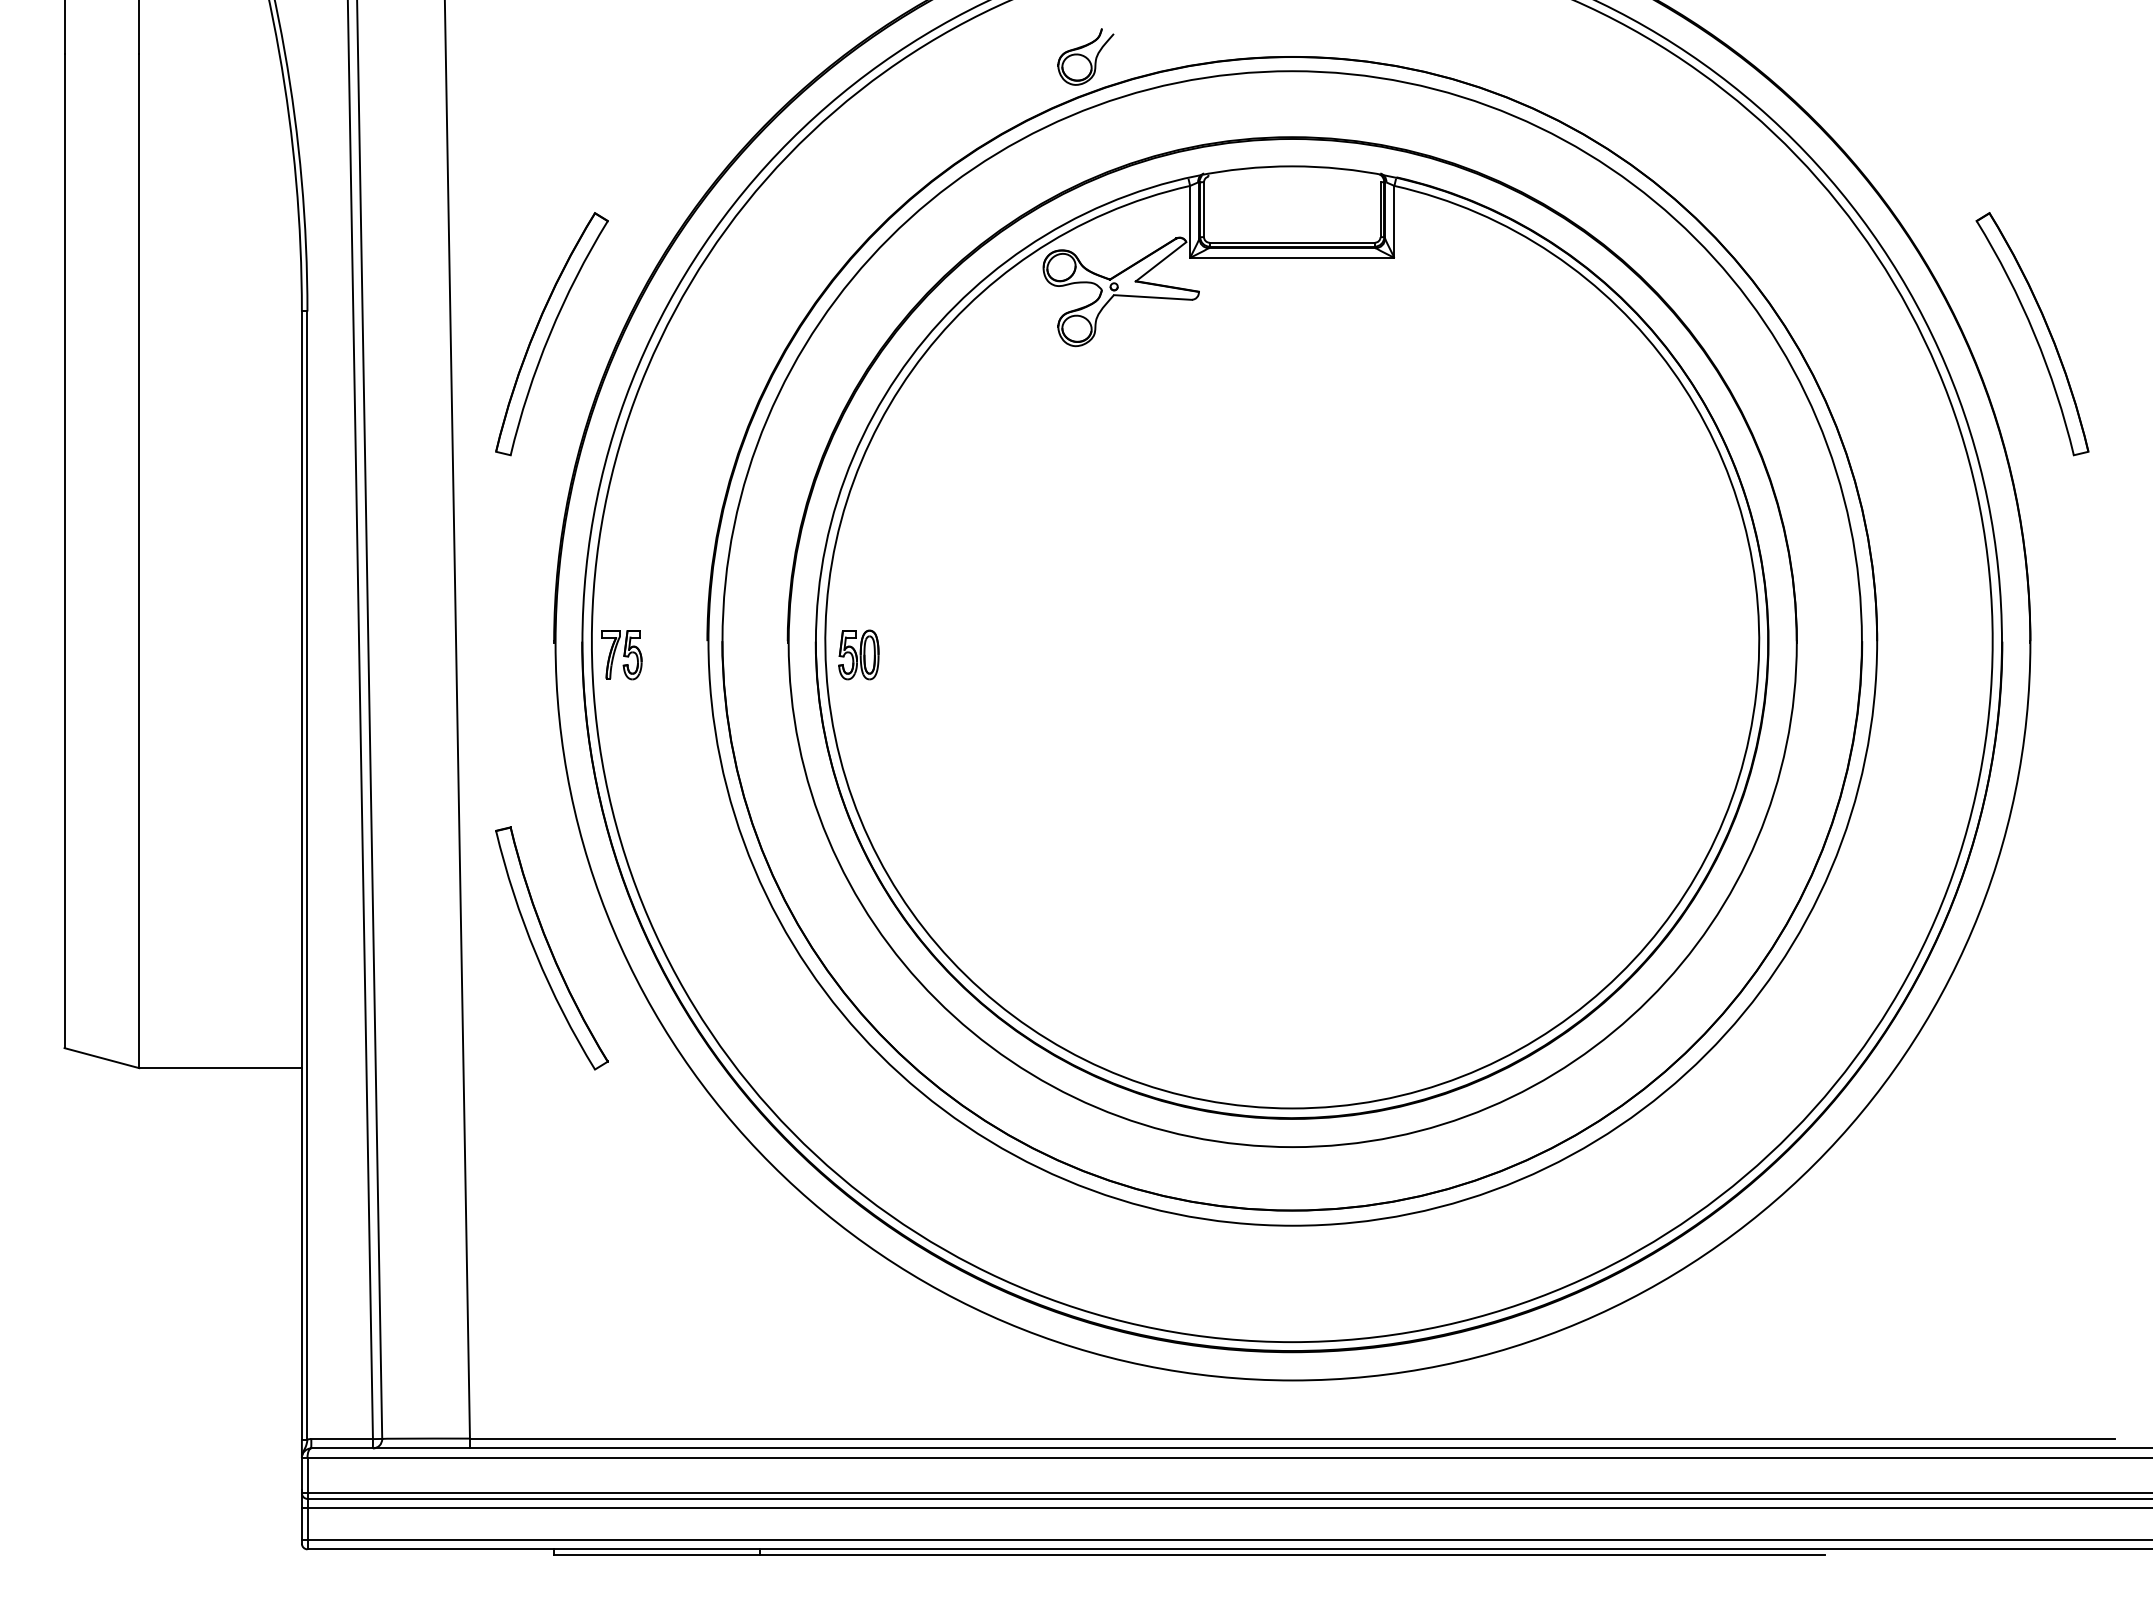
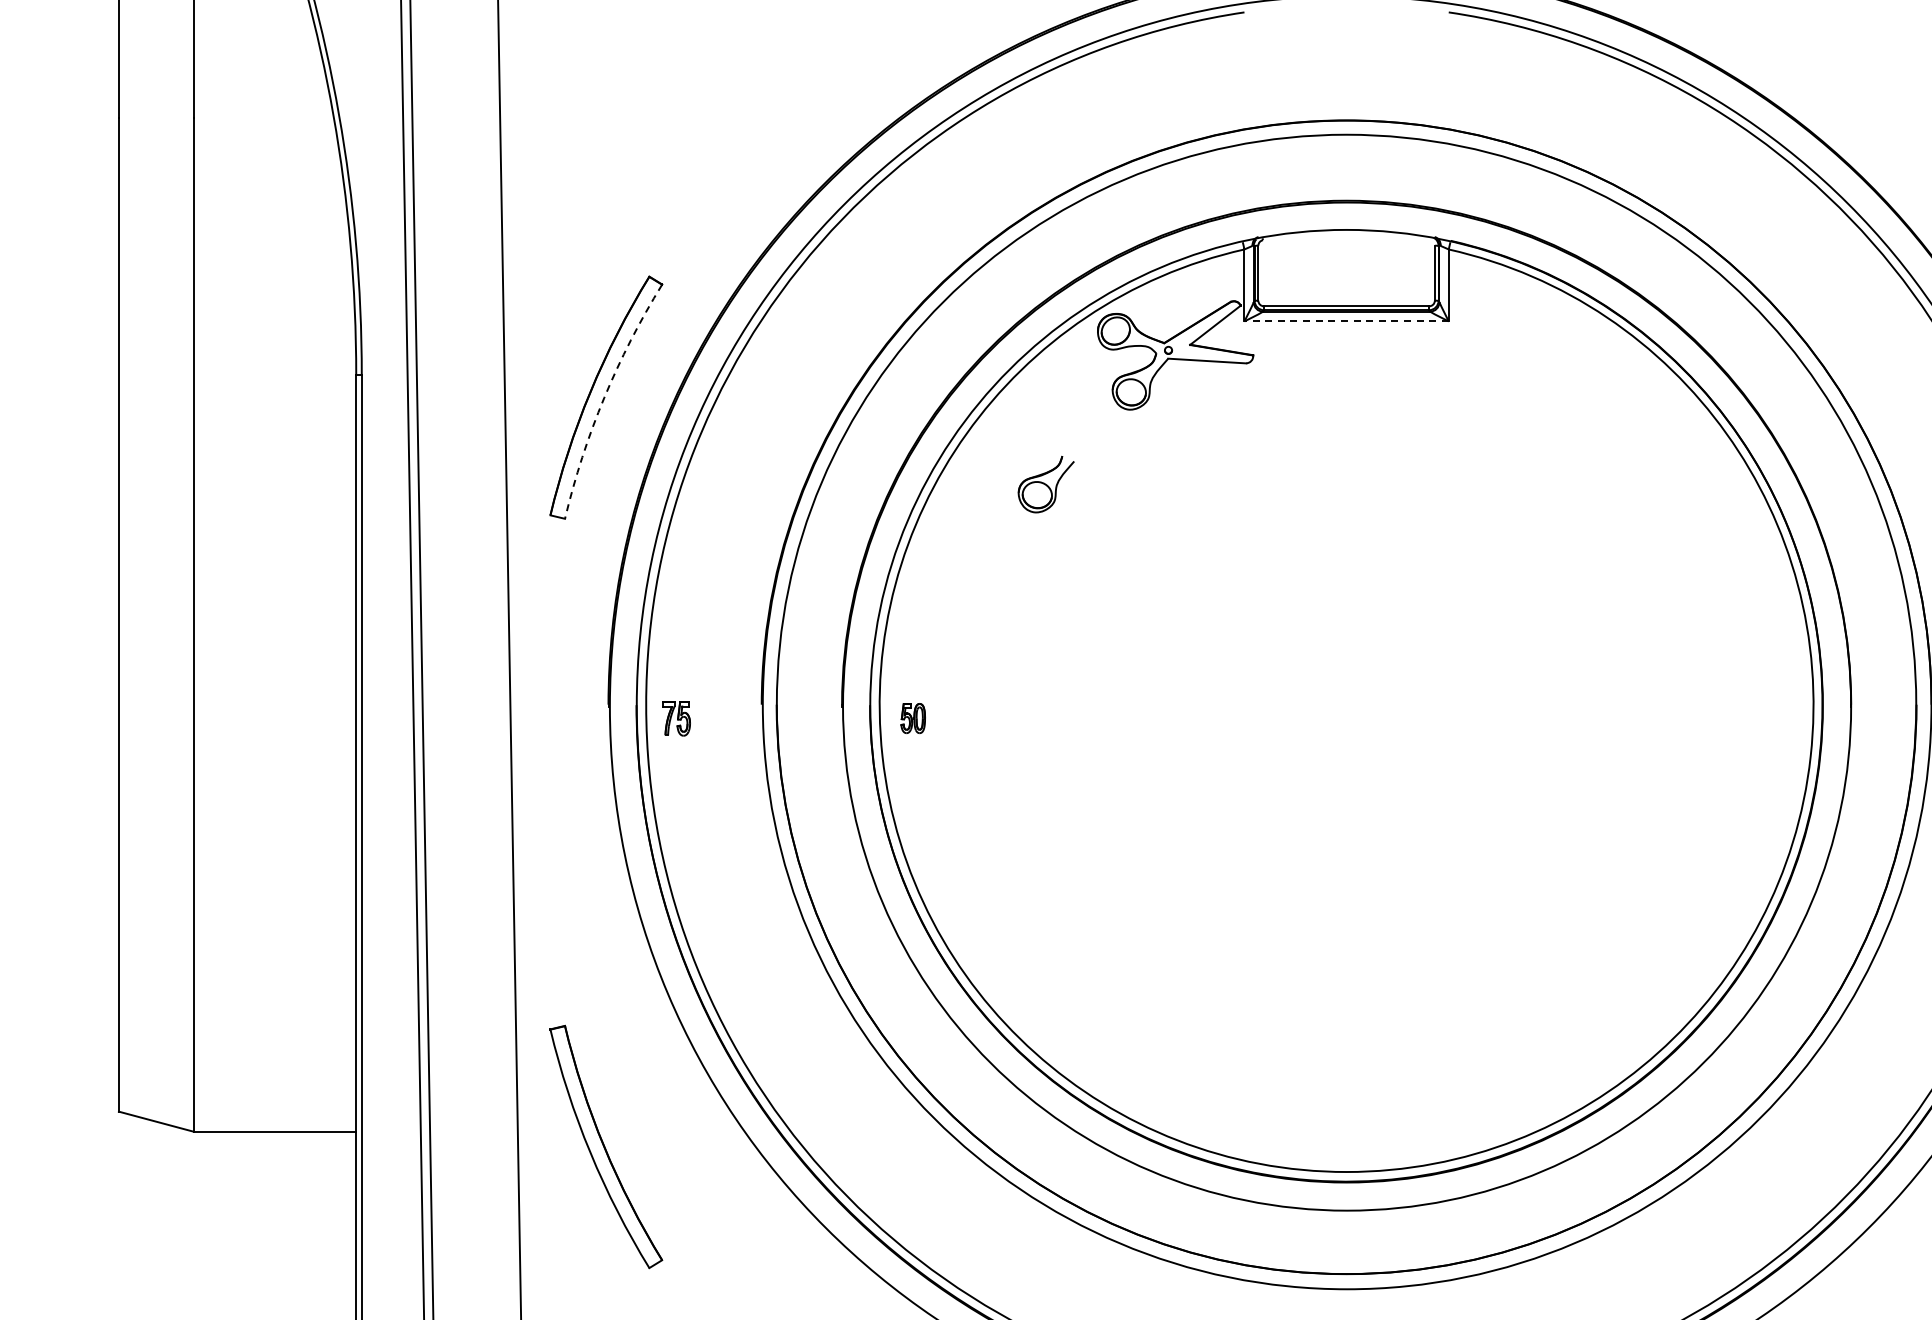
part: (1085, 56) -> (1045, 484), moved
line: (1291, 257) -> (1345, 321), solid -> dashed
arc: (549, 334) -> (603, 398), solid -> dashed
part: (858, 654) -> (912, 718), size x0.6
part: (621, 655) -> (675, 719), size x0.7
part: (551, 948) -> (605, 1147), moved

